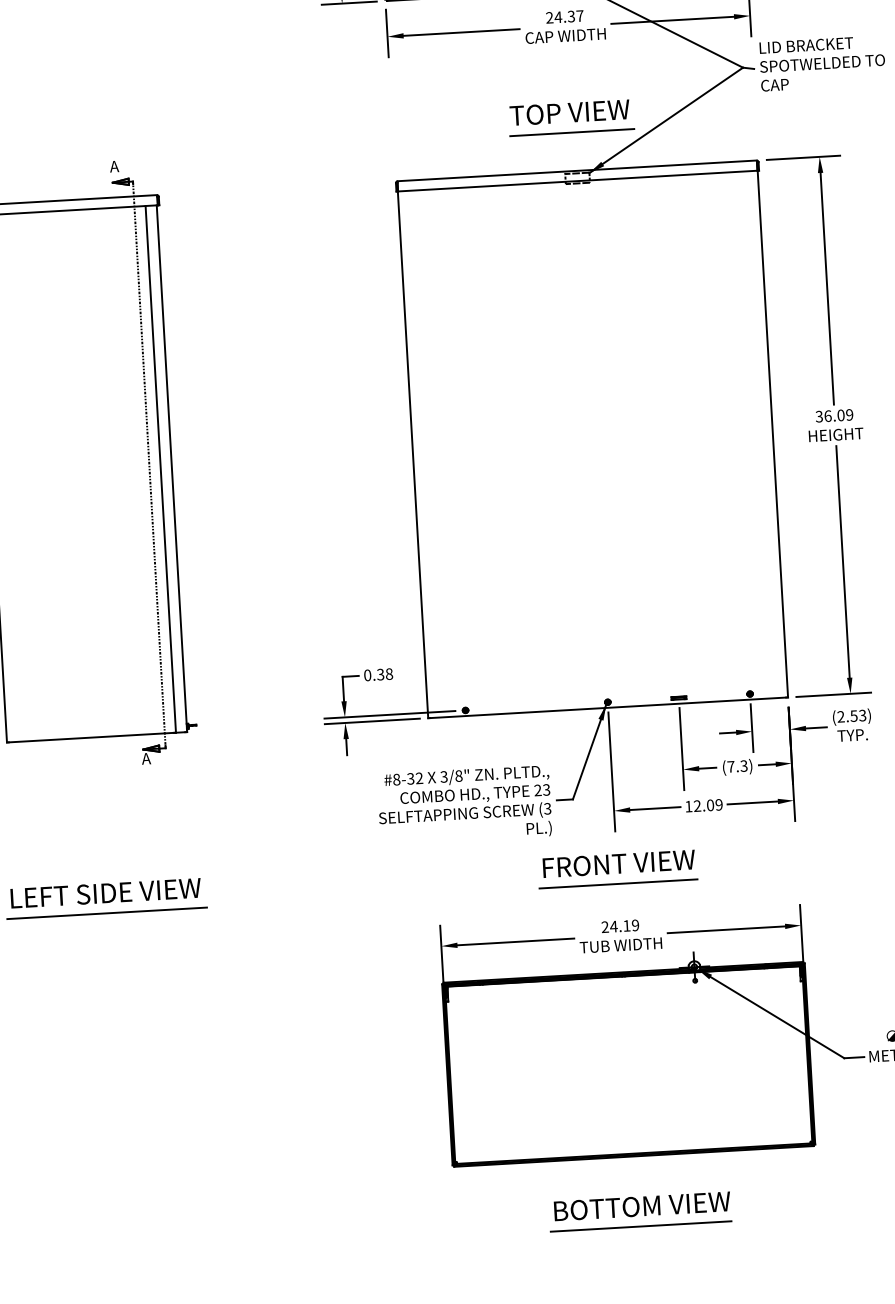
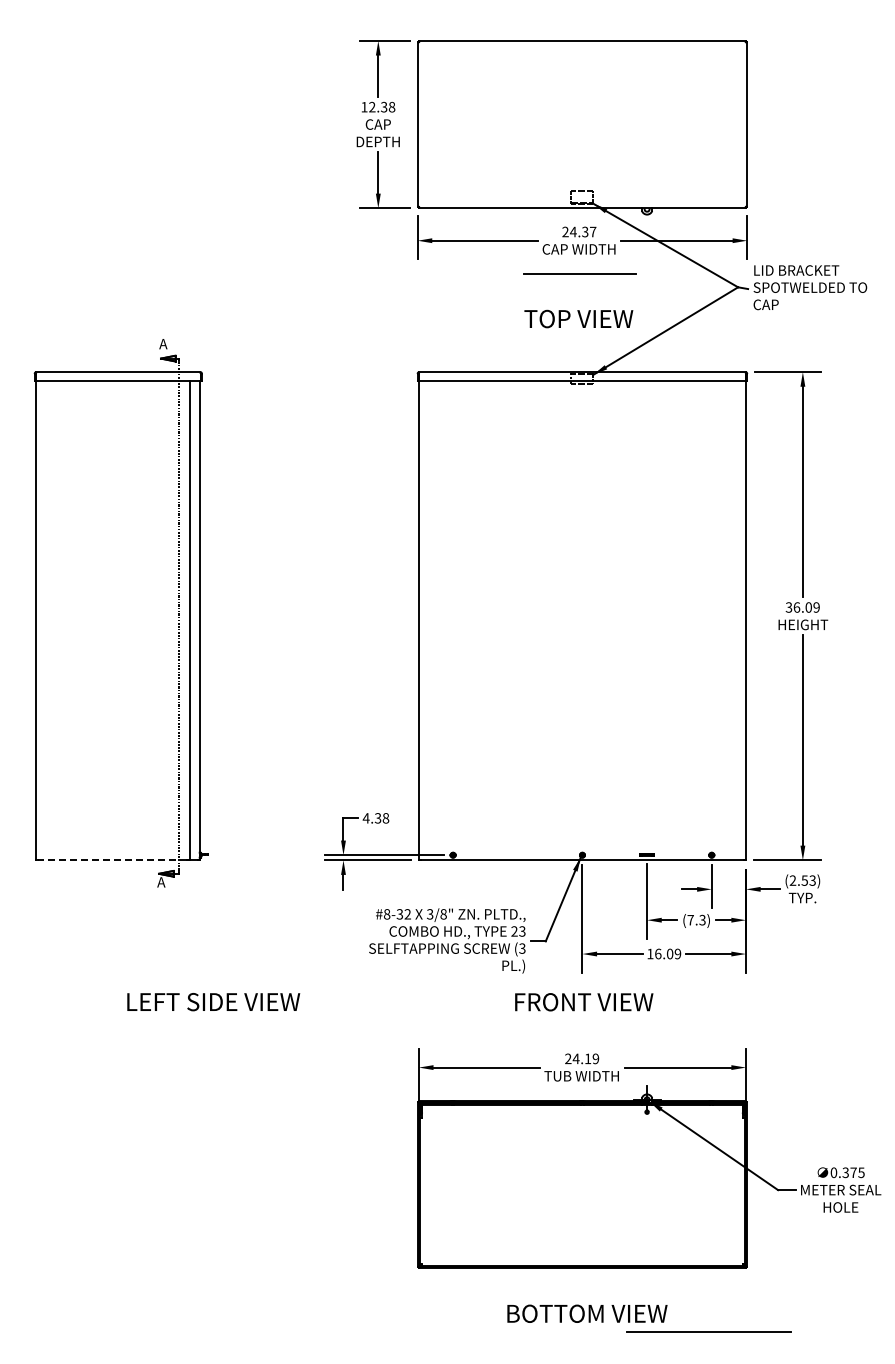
line: (571, 131) -> (579, 273), moved
text: (366, 675) -> (365, 818), 0.38 -> 4.38
line: (91, 737) -> (112, 860), solid -> dashed
text: (697, 805) -> (658, 953), 12.09 -> 16.09
line: (618, 884) -> (582, 1020), removed
text: (105, 893) -> (213, 1002), moved
line: (106, 913) -> (117, 1020), removed
line: (640, 1226) -> (708, 1331), moved

